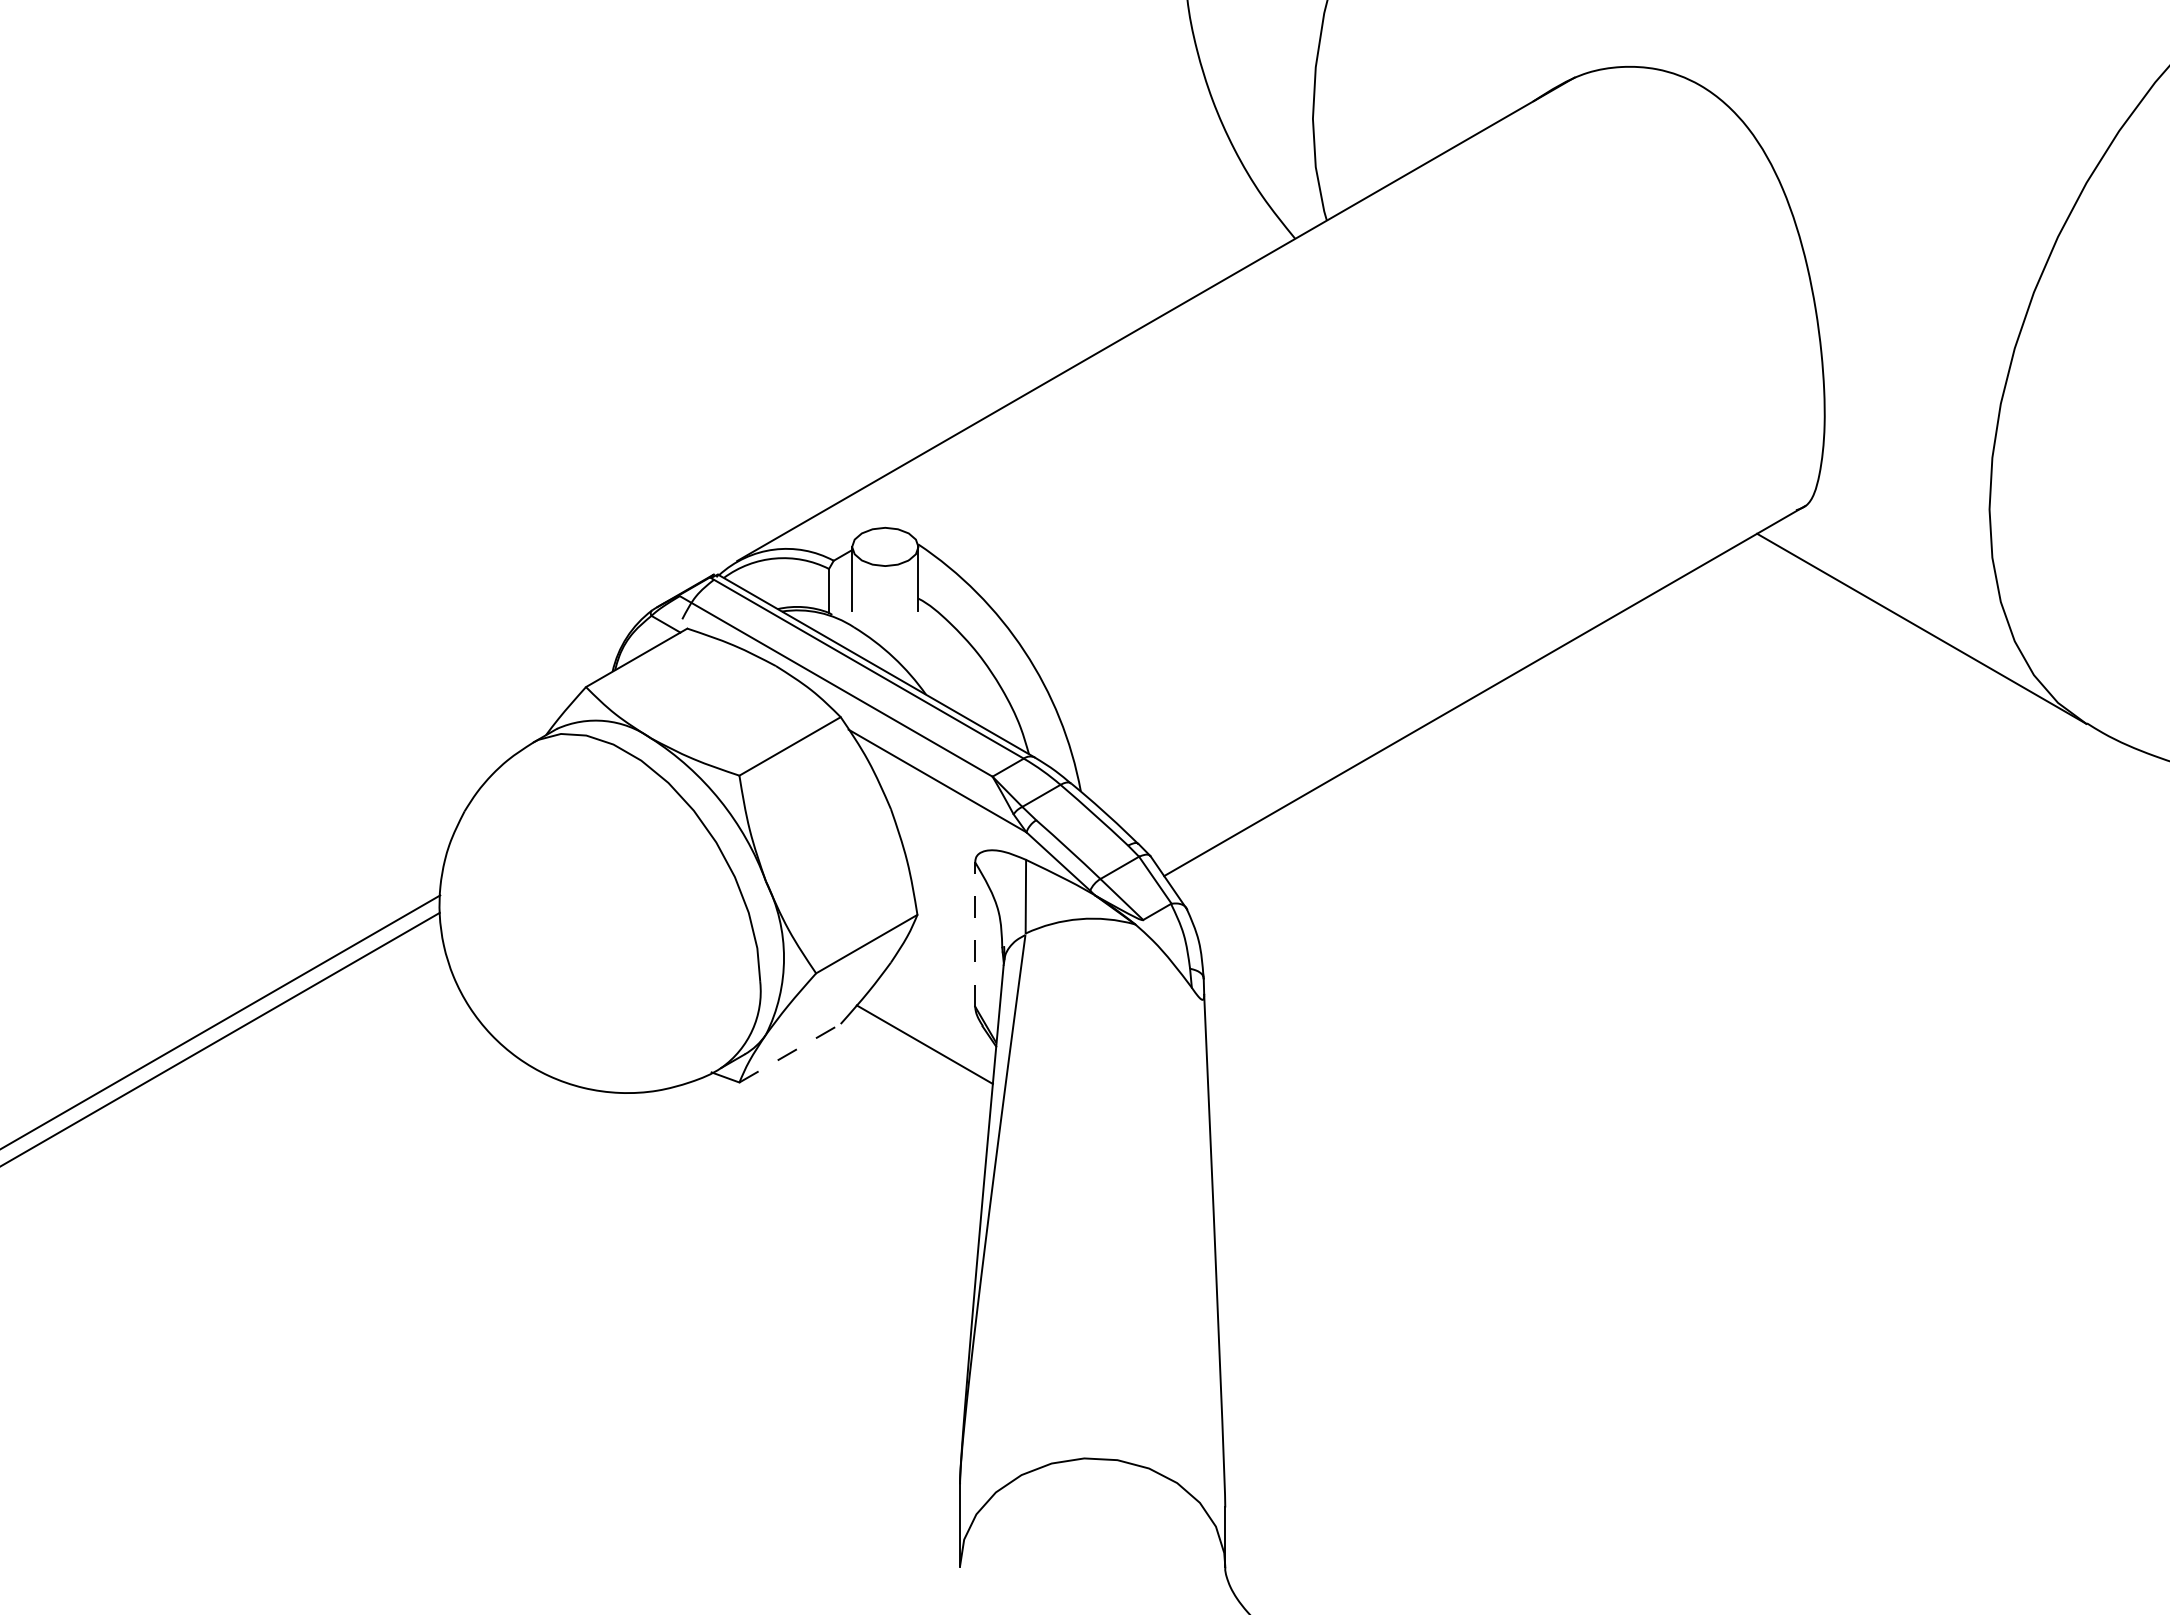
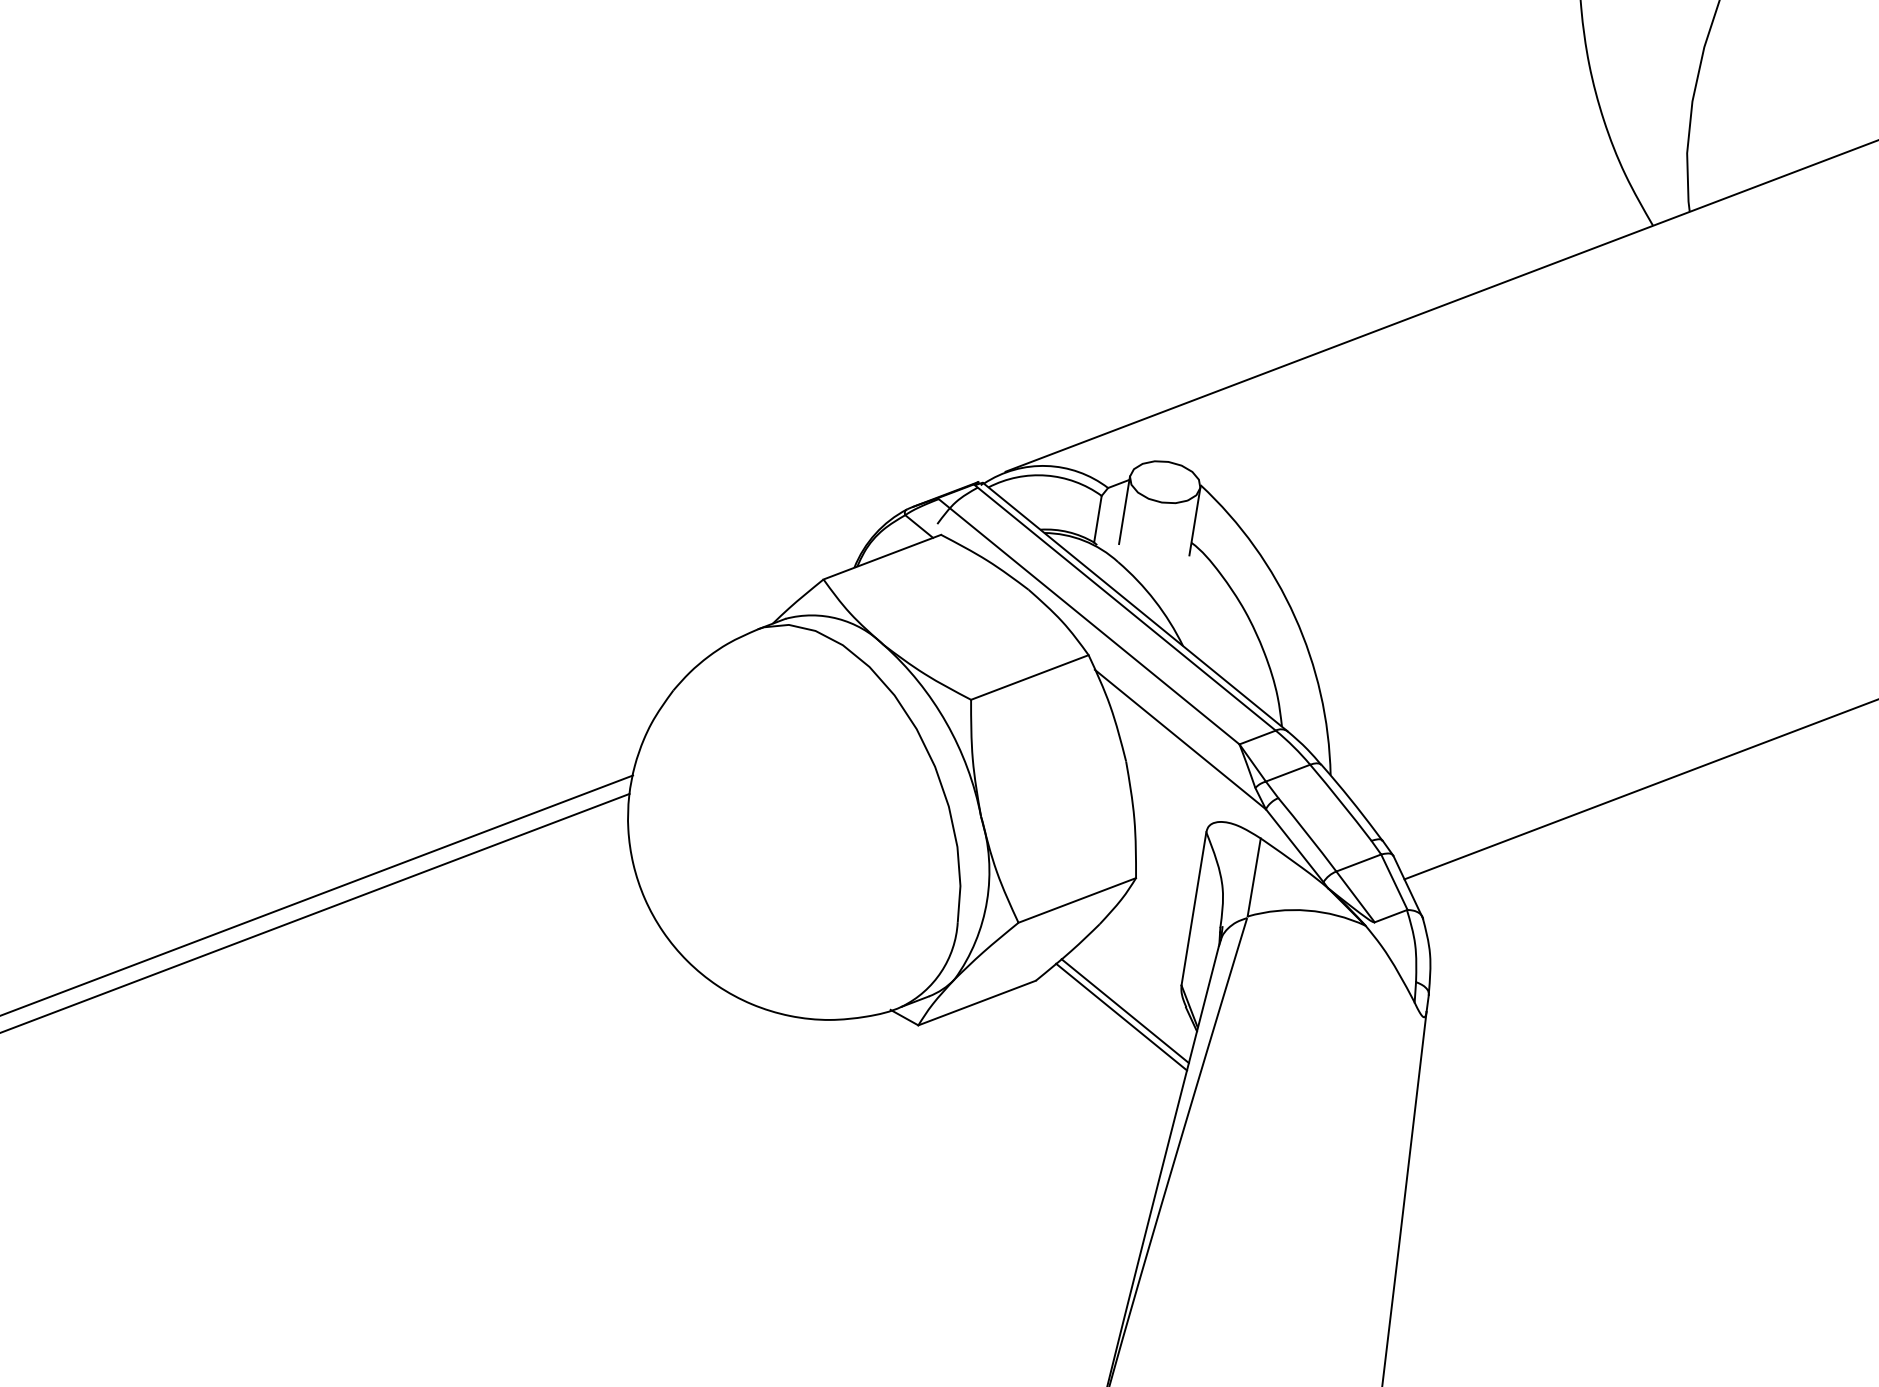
line: (975, 934) -> (1194, 908), dashed -> solid
line: (927, 1038) -> (1125, 1010), added
line: (790, 1053) -> (977, 1003), dashed -> solid

